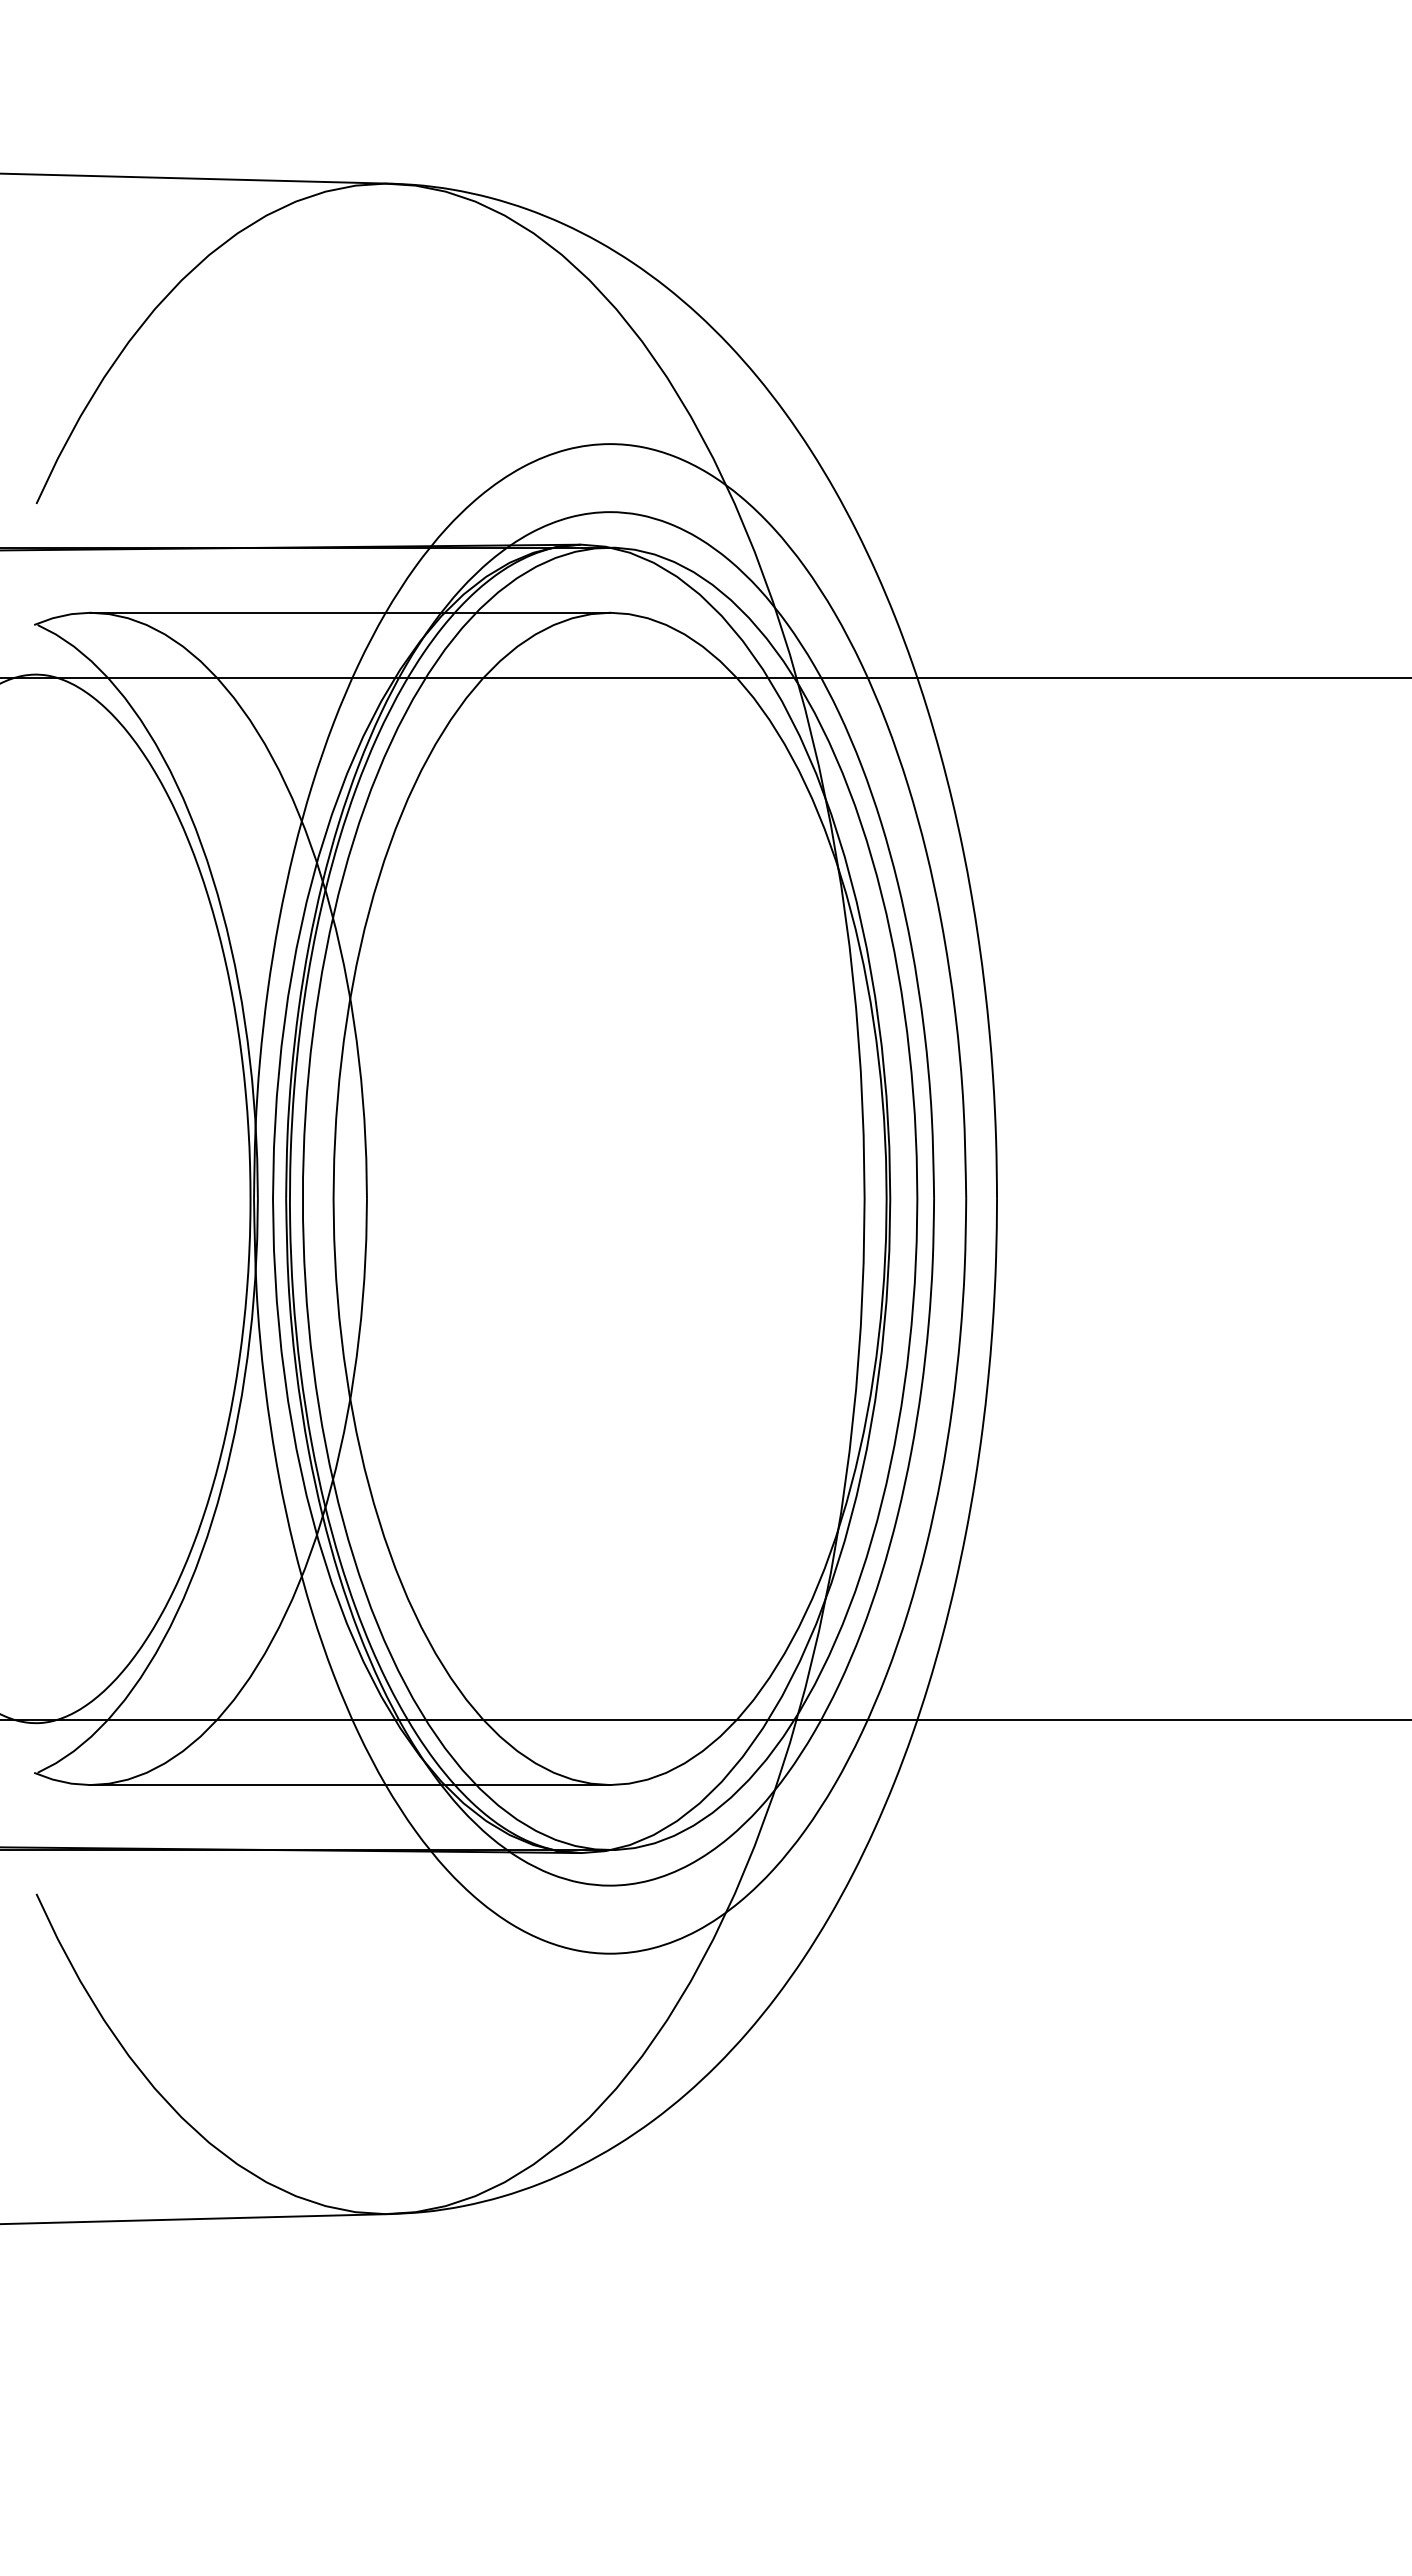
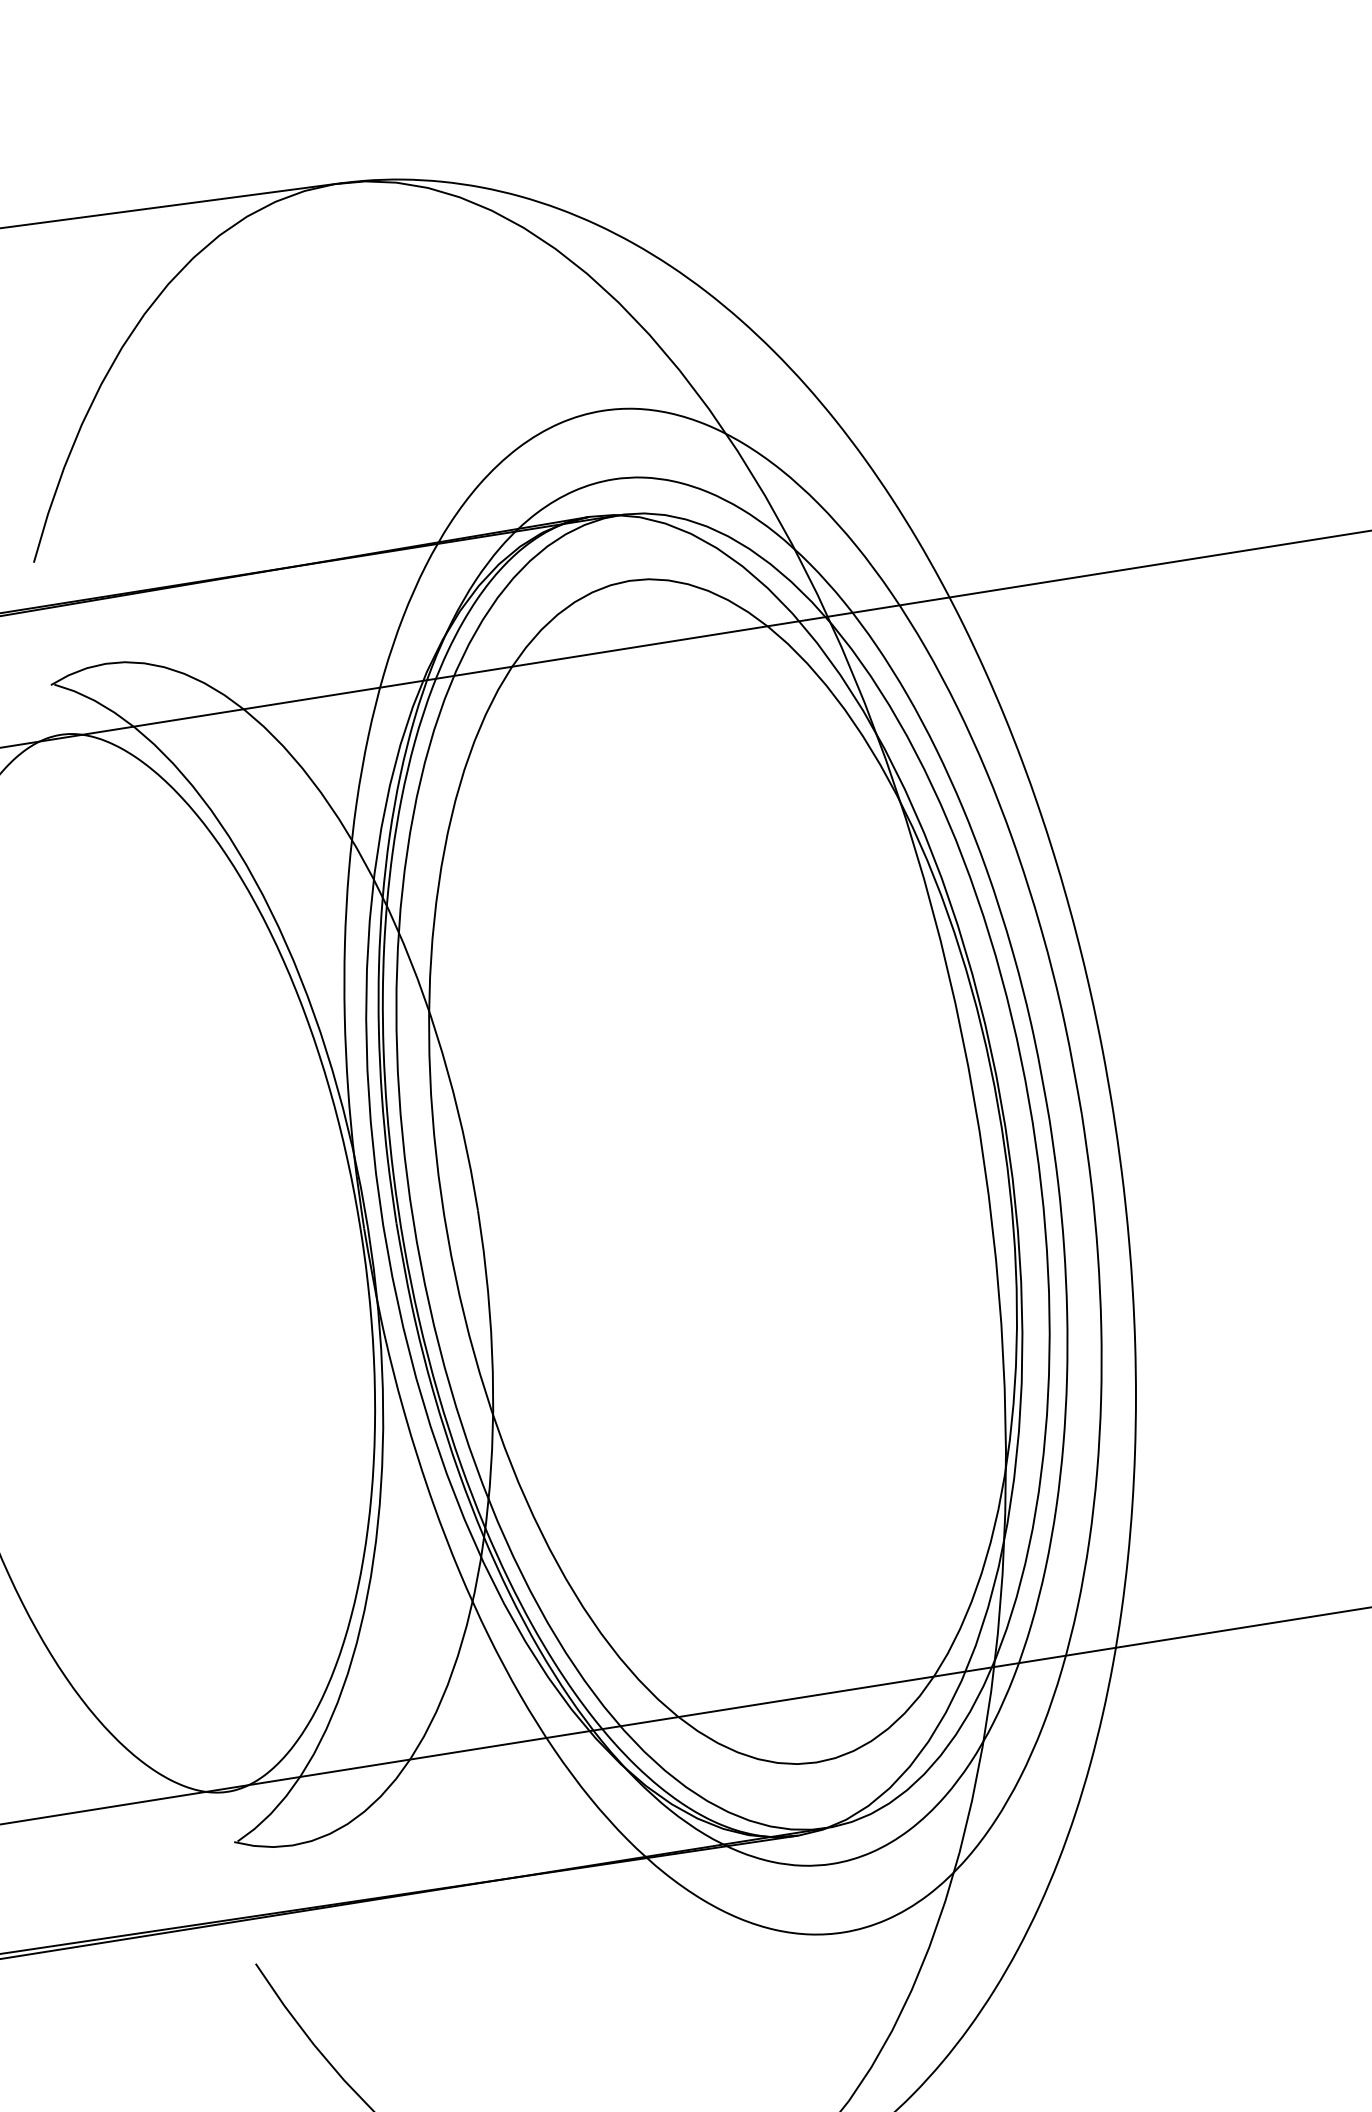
line: (350, 612) -> (367, 622), removed
line: (350, 1785) -> (554, 1804), removed

